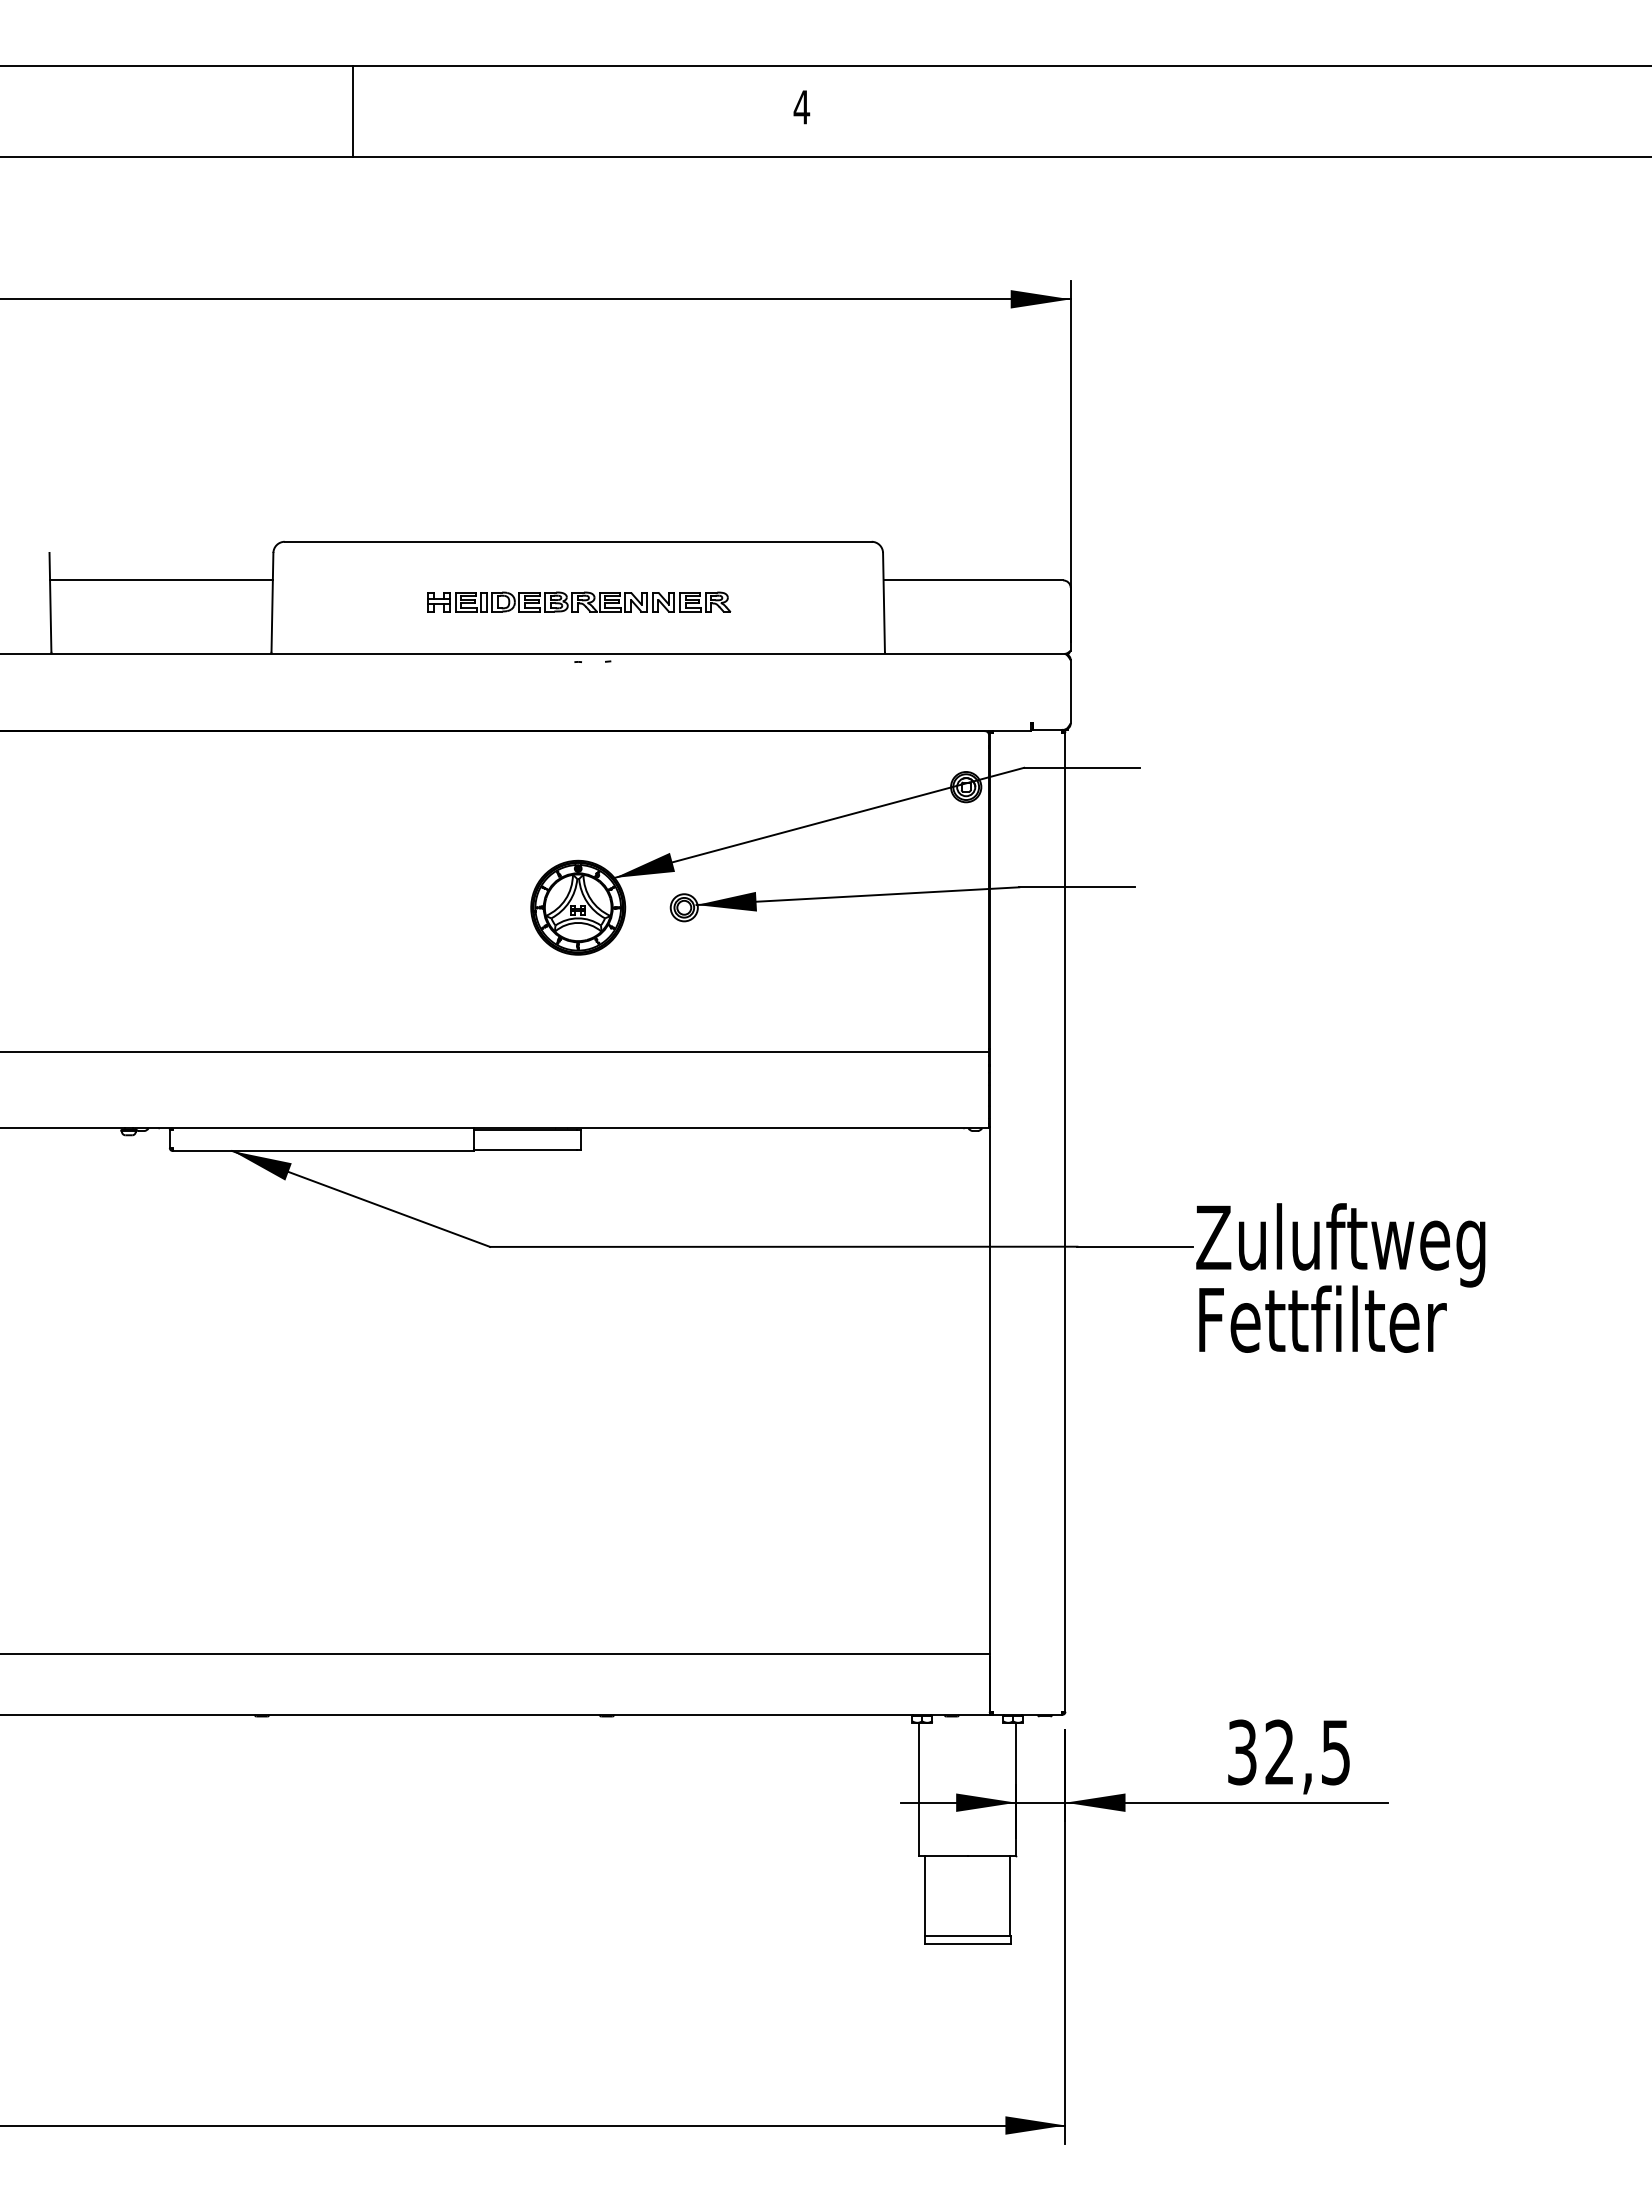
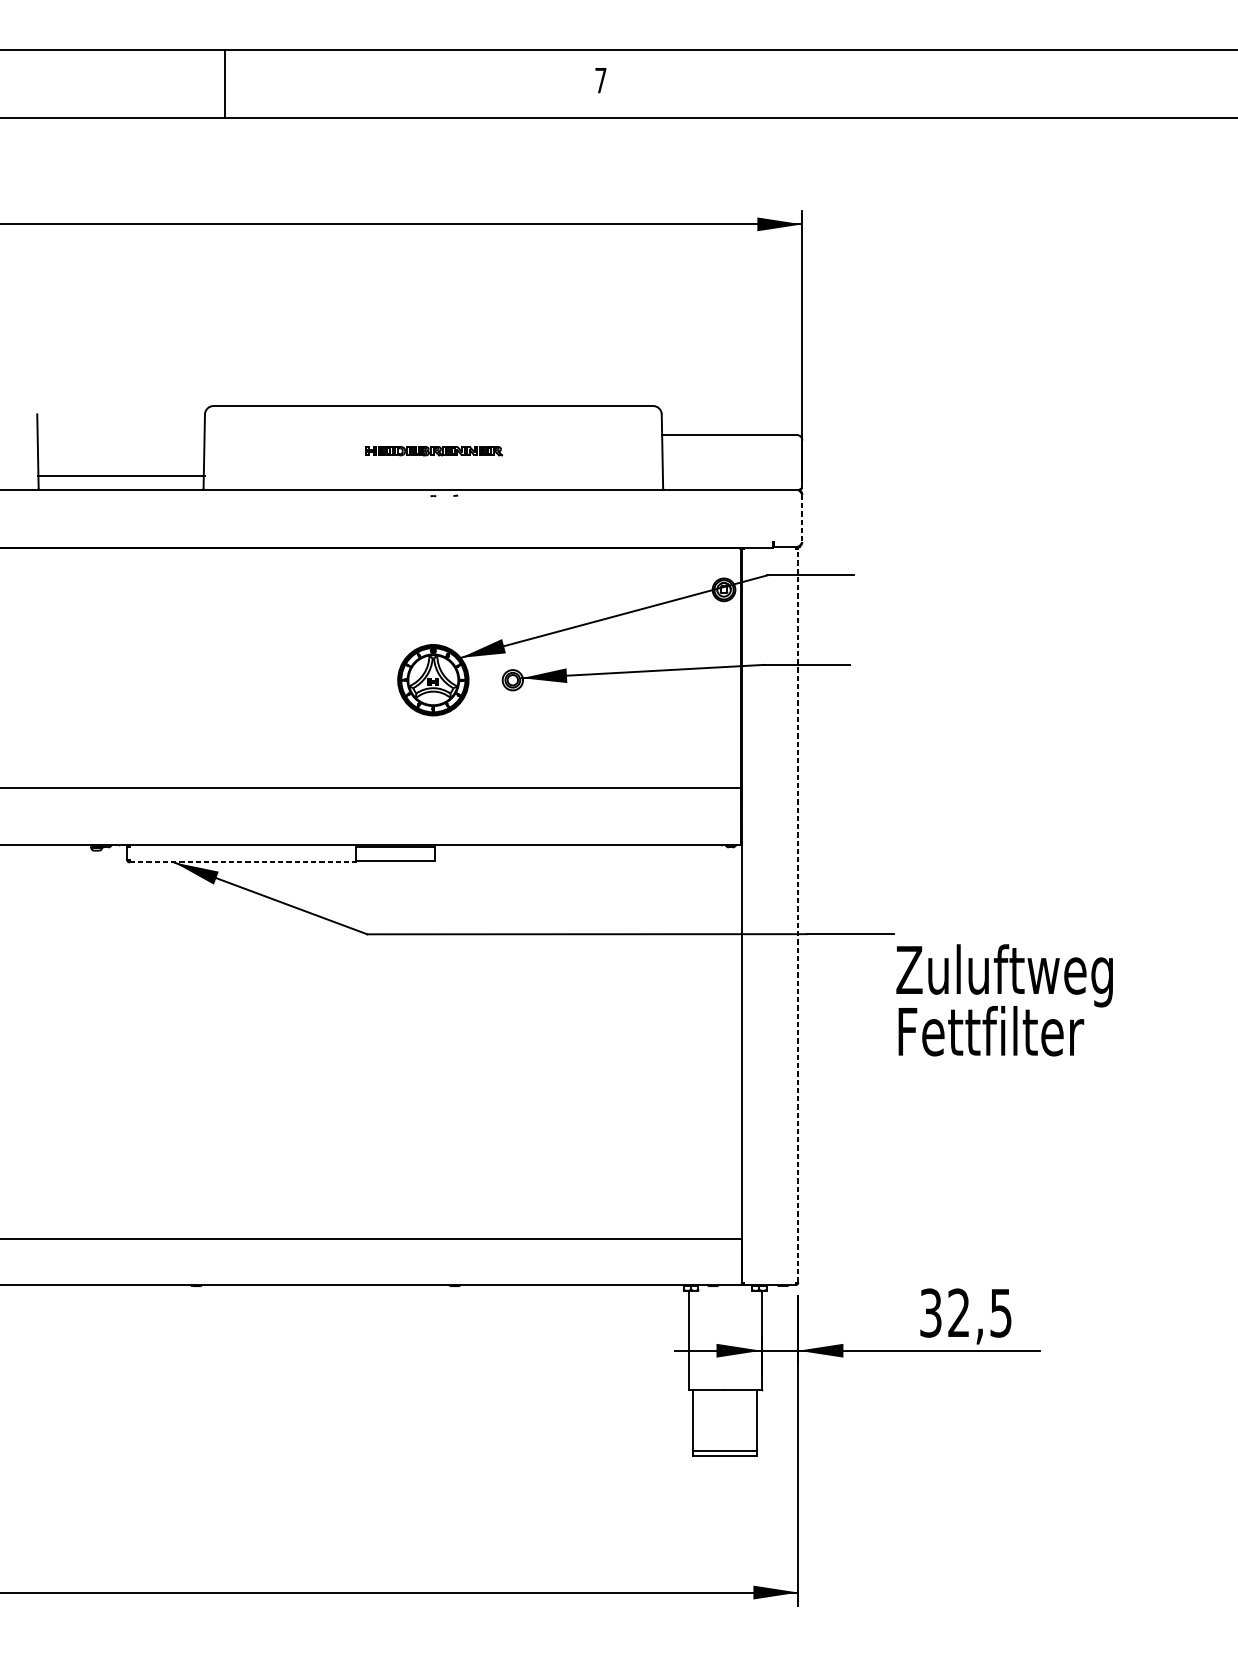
text: (801, 107) -> (600, 80), 4 -> 7
line: (352, 111) -> (225, 83), moved
line: (161, 580) -> (121, 476), moved
part: (579, 601) -> (434, 450), size x0.6
line: (1070, 691) -> (802, 518), solid -> dashed
line: (323, 1151) -> (242, 862), solid -> dashed
line: (1065, 1222) -> (798, 916), solid -> dashed
text: (1340, 1277) -> (1004, 999), moved

